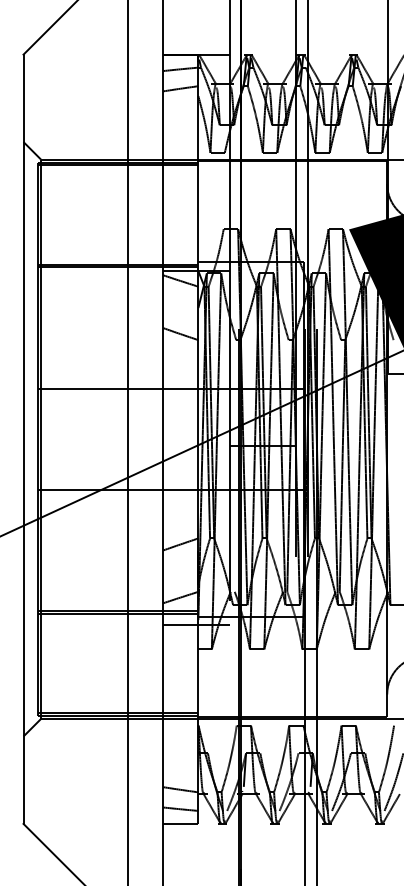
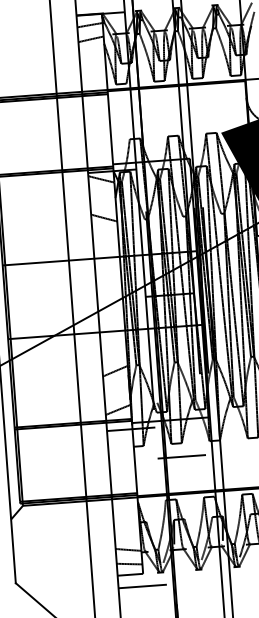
line: (262, 668) -> (181, 457), added
line: (196, 841) -> (142, 586), added

